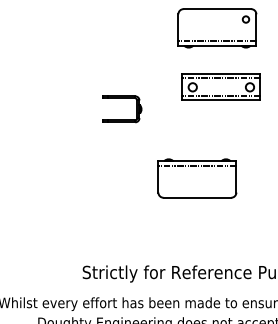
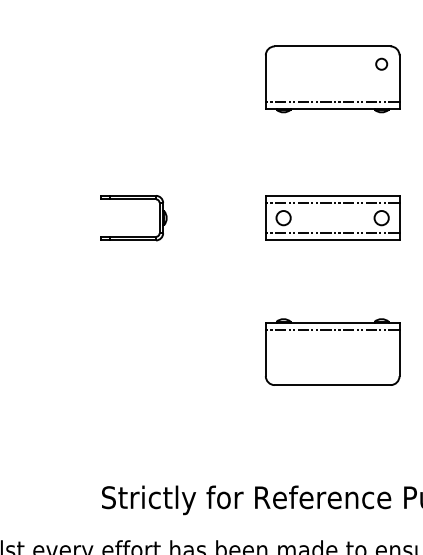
part: (220, 86) -> (331, 216), moved
part: (122, 119) -> (134, 235), moved
part: (197, 178) -> (332, 352), moved

